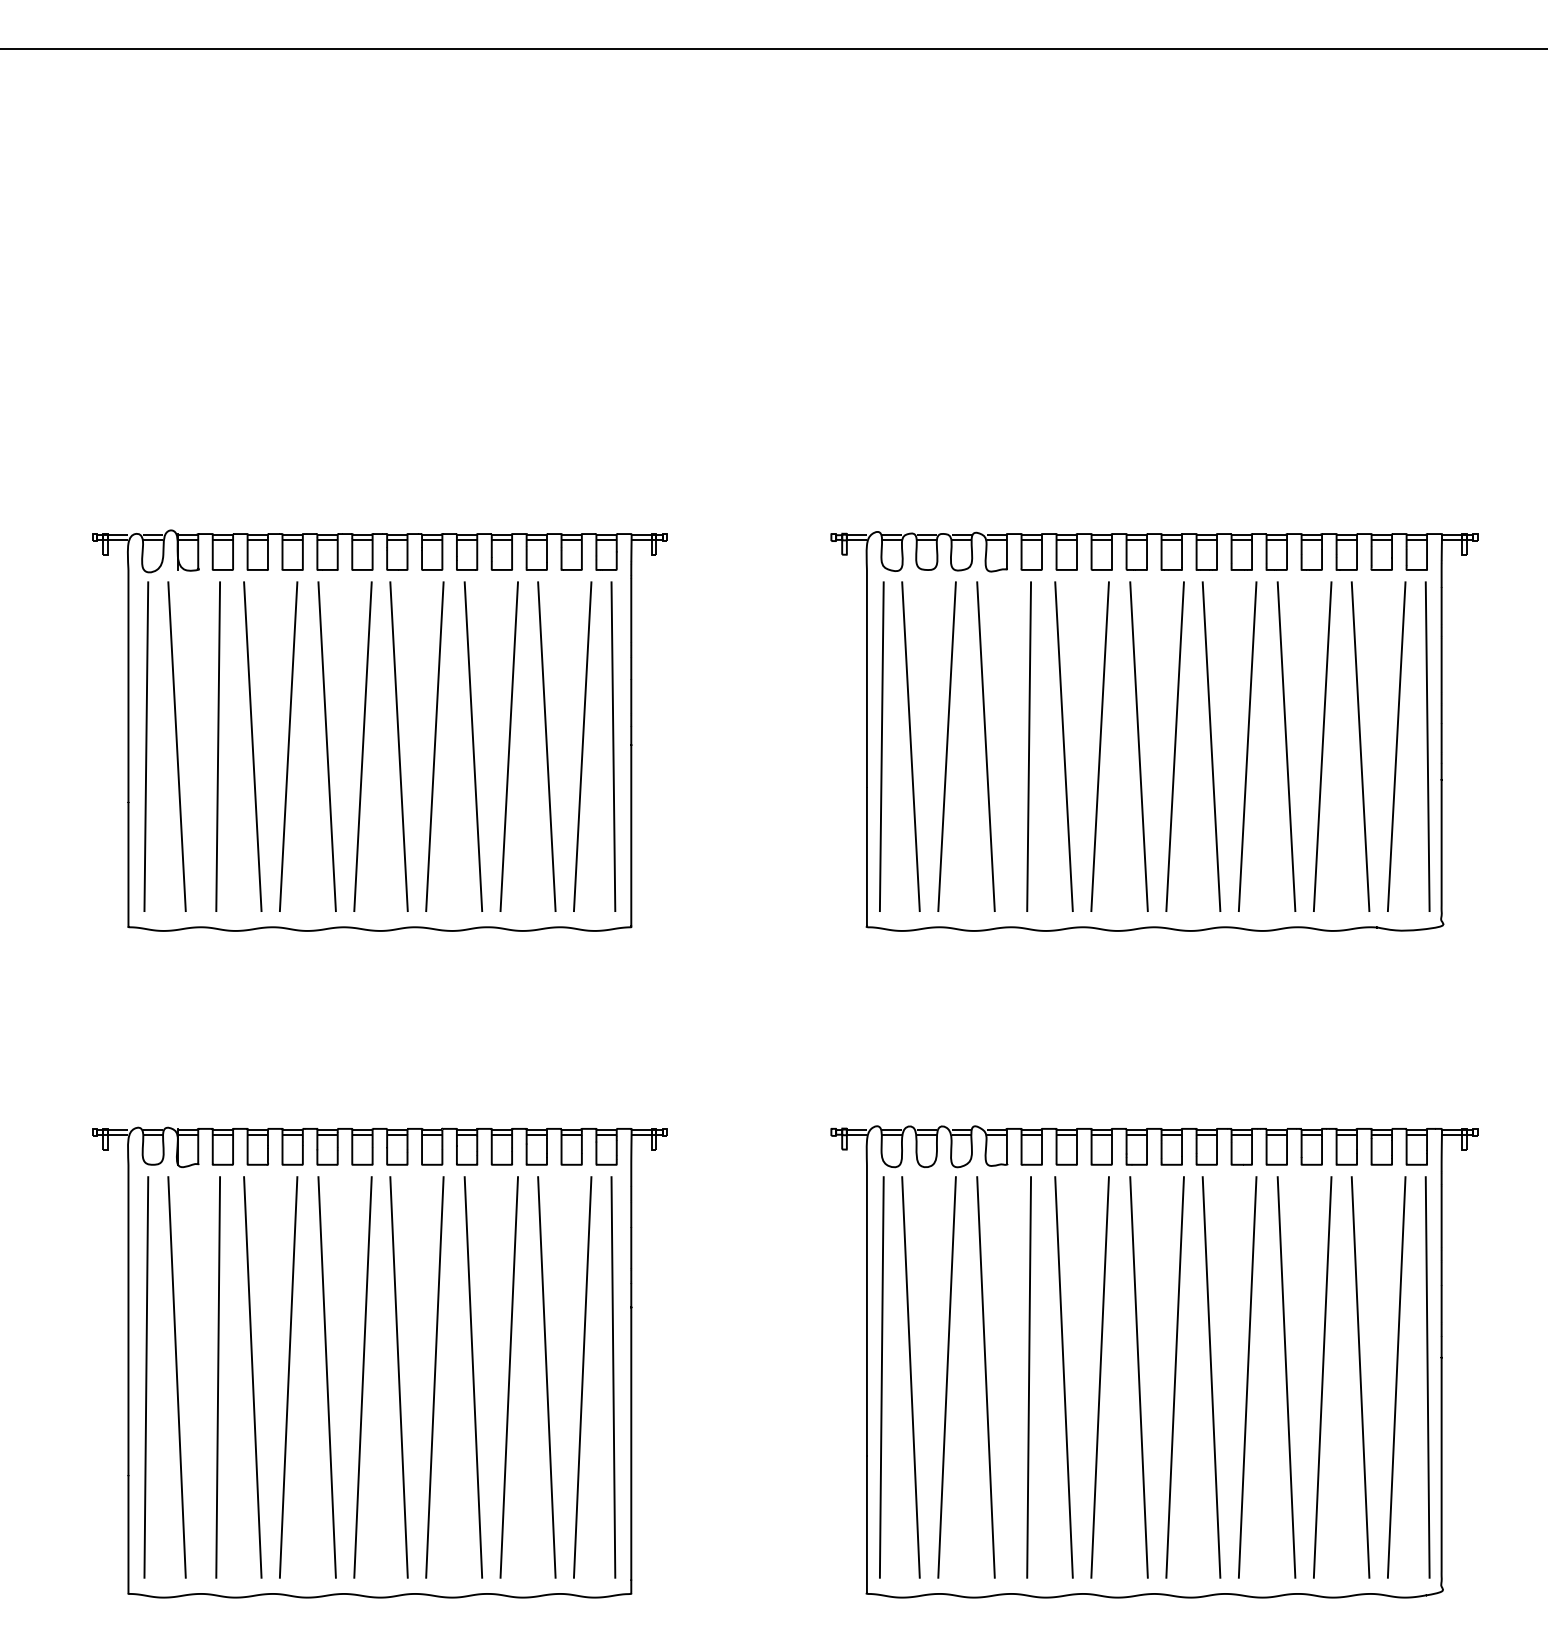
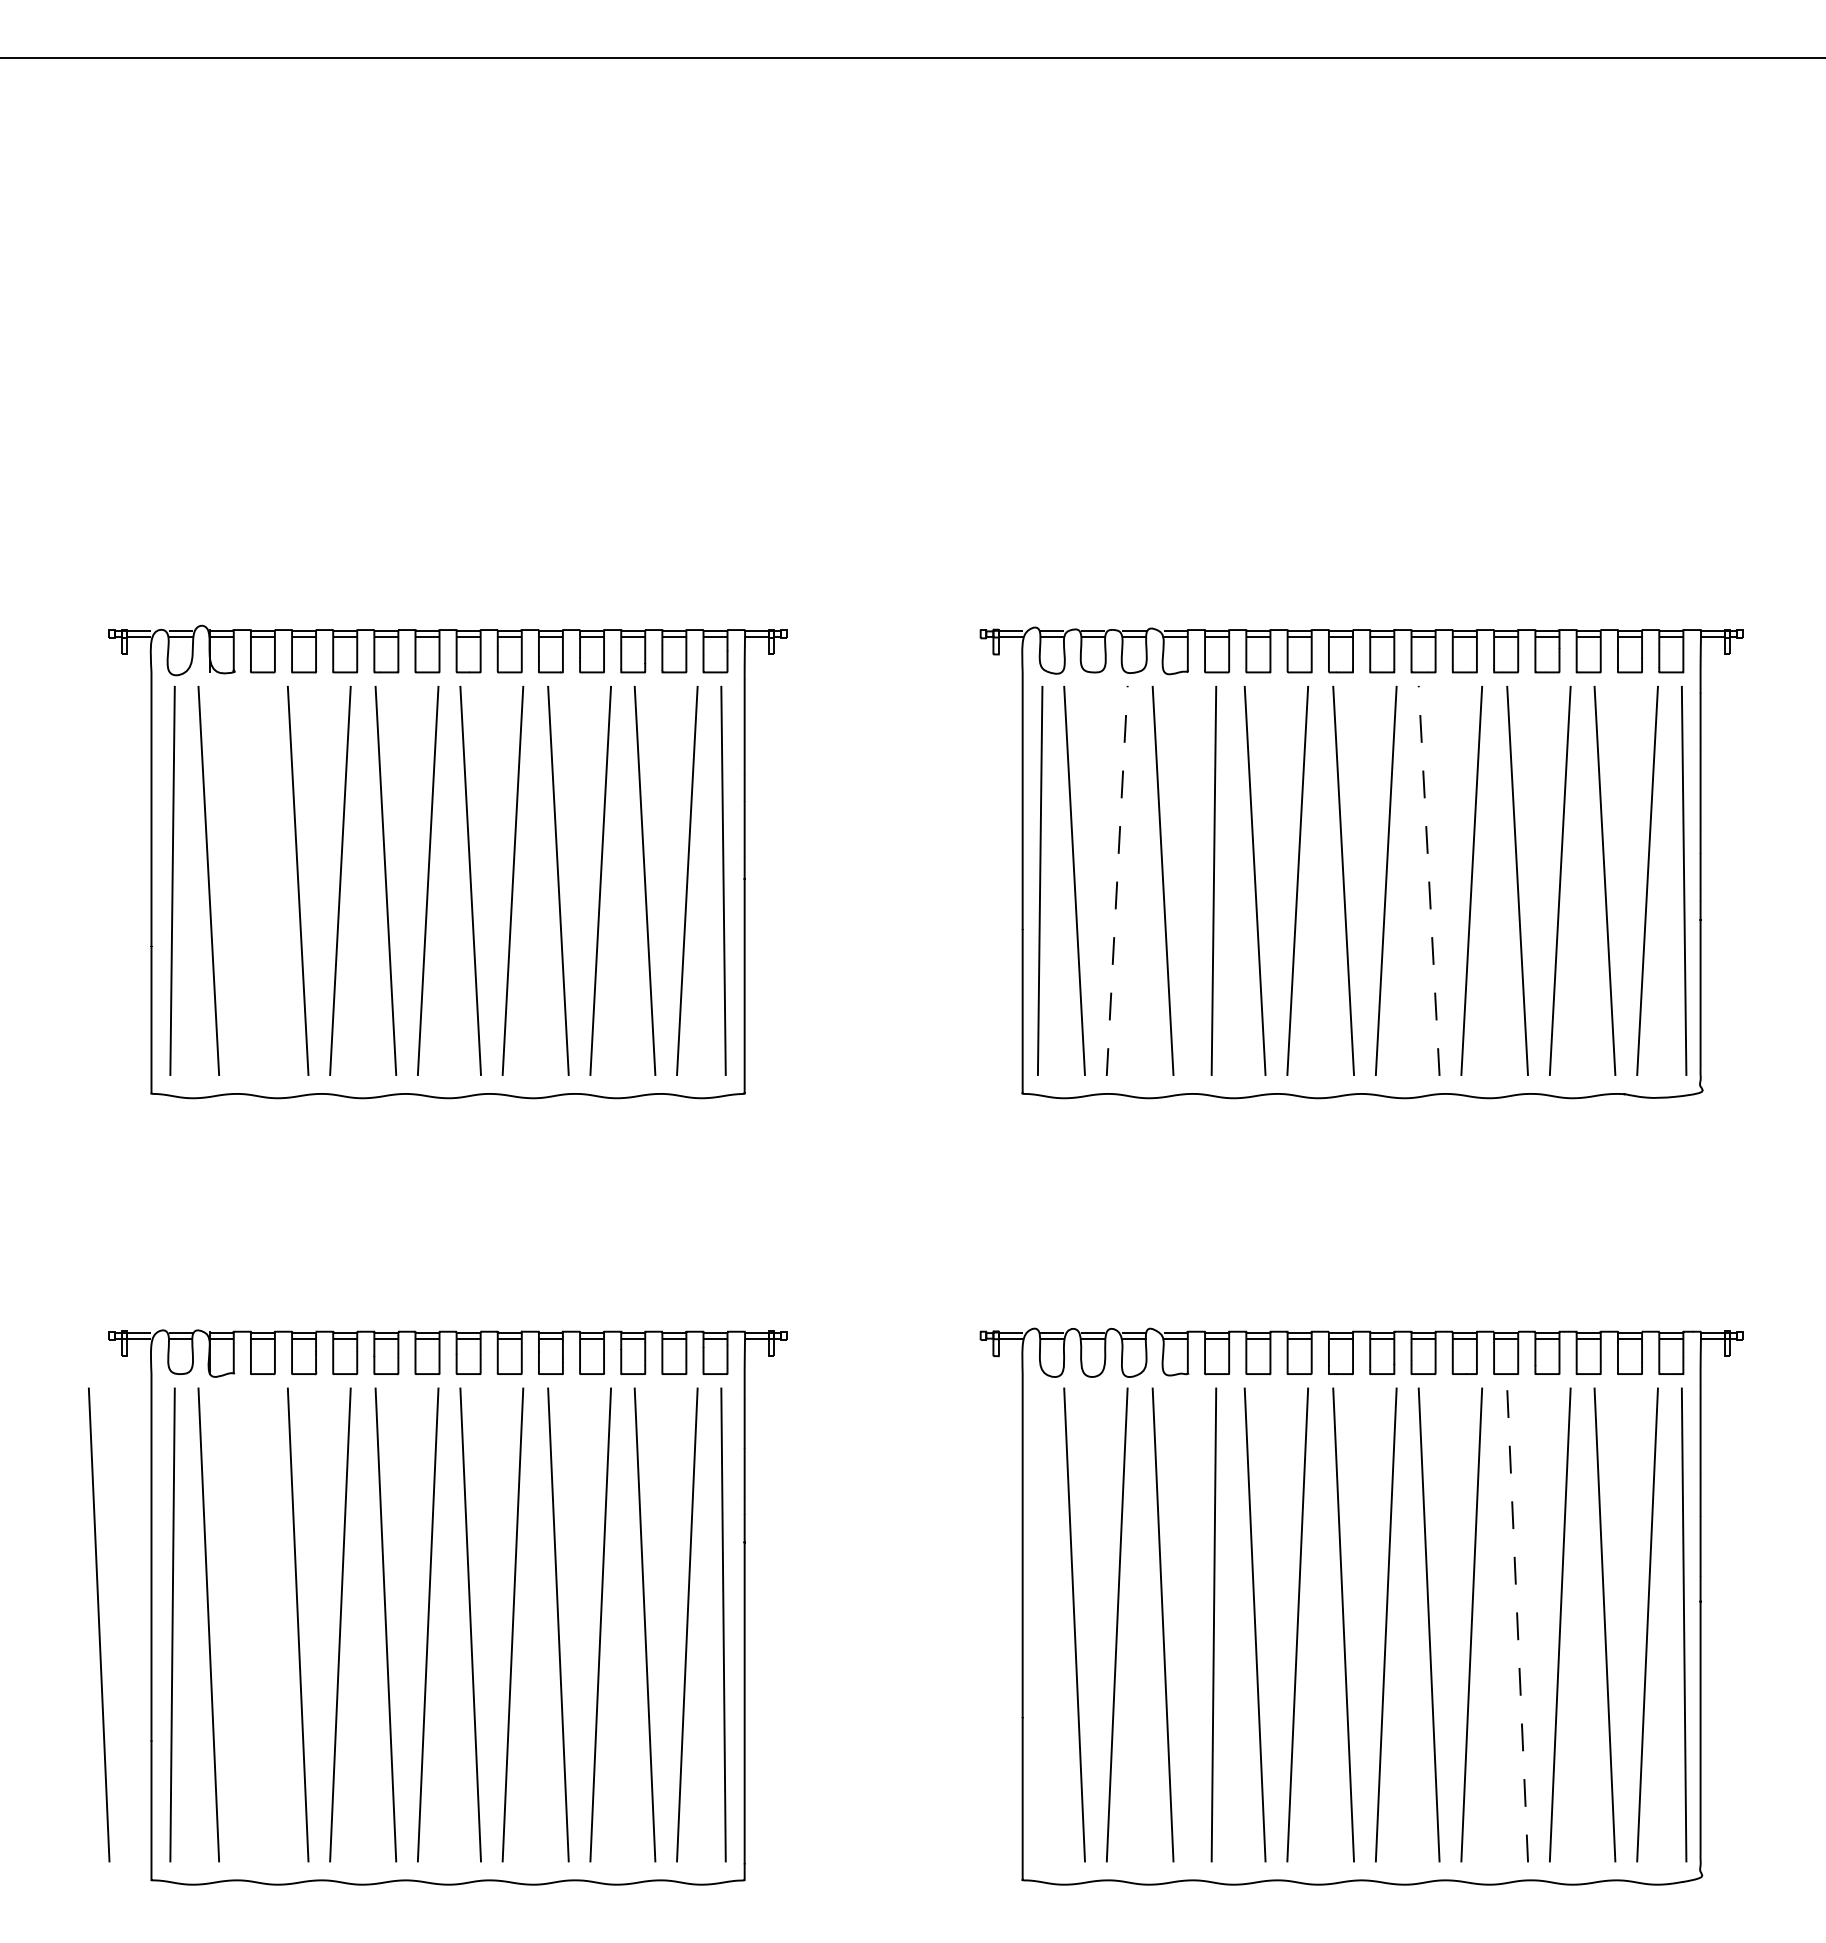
line: (218, 746) -> (257, 880), removed
line: (947, 746) -> (1117, 880), solid -> dashed
line: (1211, 746) -> (1429, 880), solid -> dashed
line: (84, 1377) -> (99, 1624), added
line: (218, 1377) -> (257, 1624), removed
line: (882, 1377) -> (1040, 1624), removed
line: (1286, 1377) -> (1517, 1624), solid -> dashed

